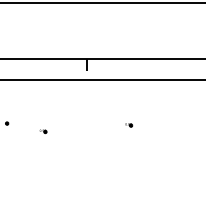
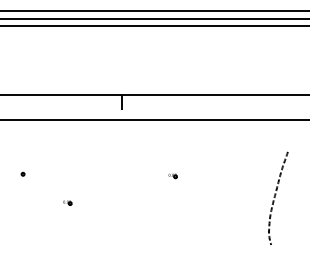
part: (43, 131) -> (67, 202), moved

